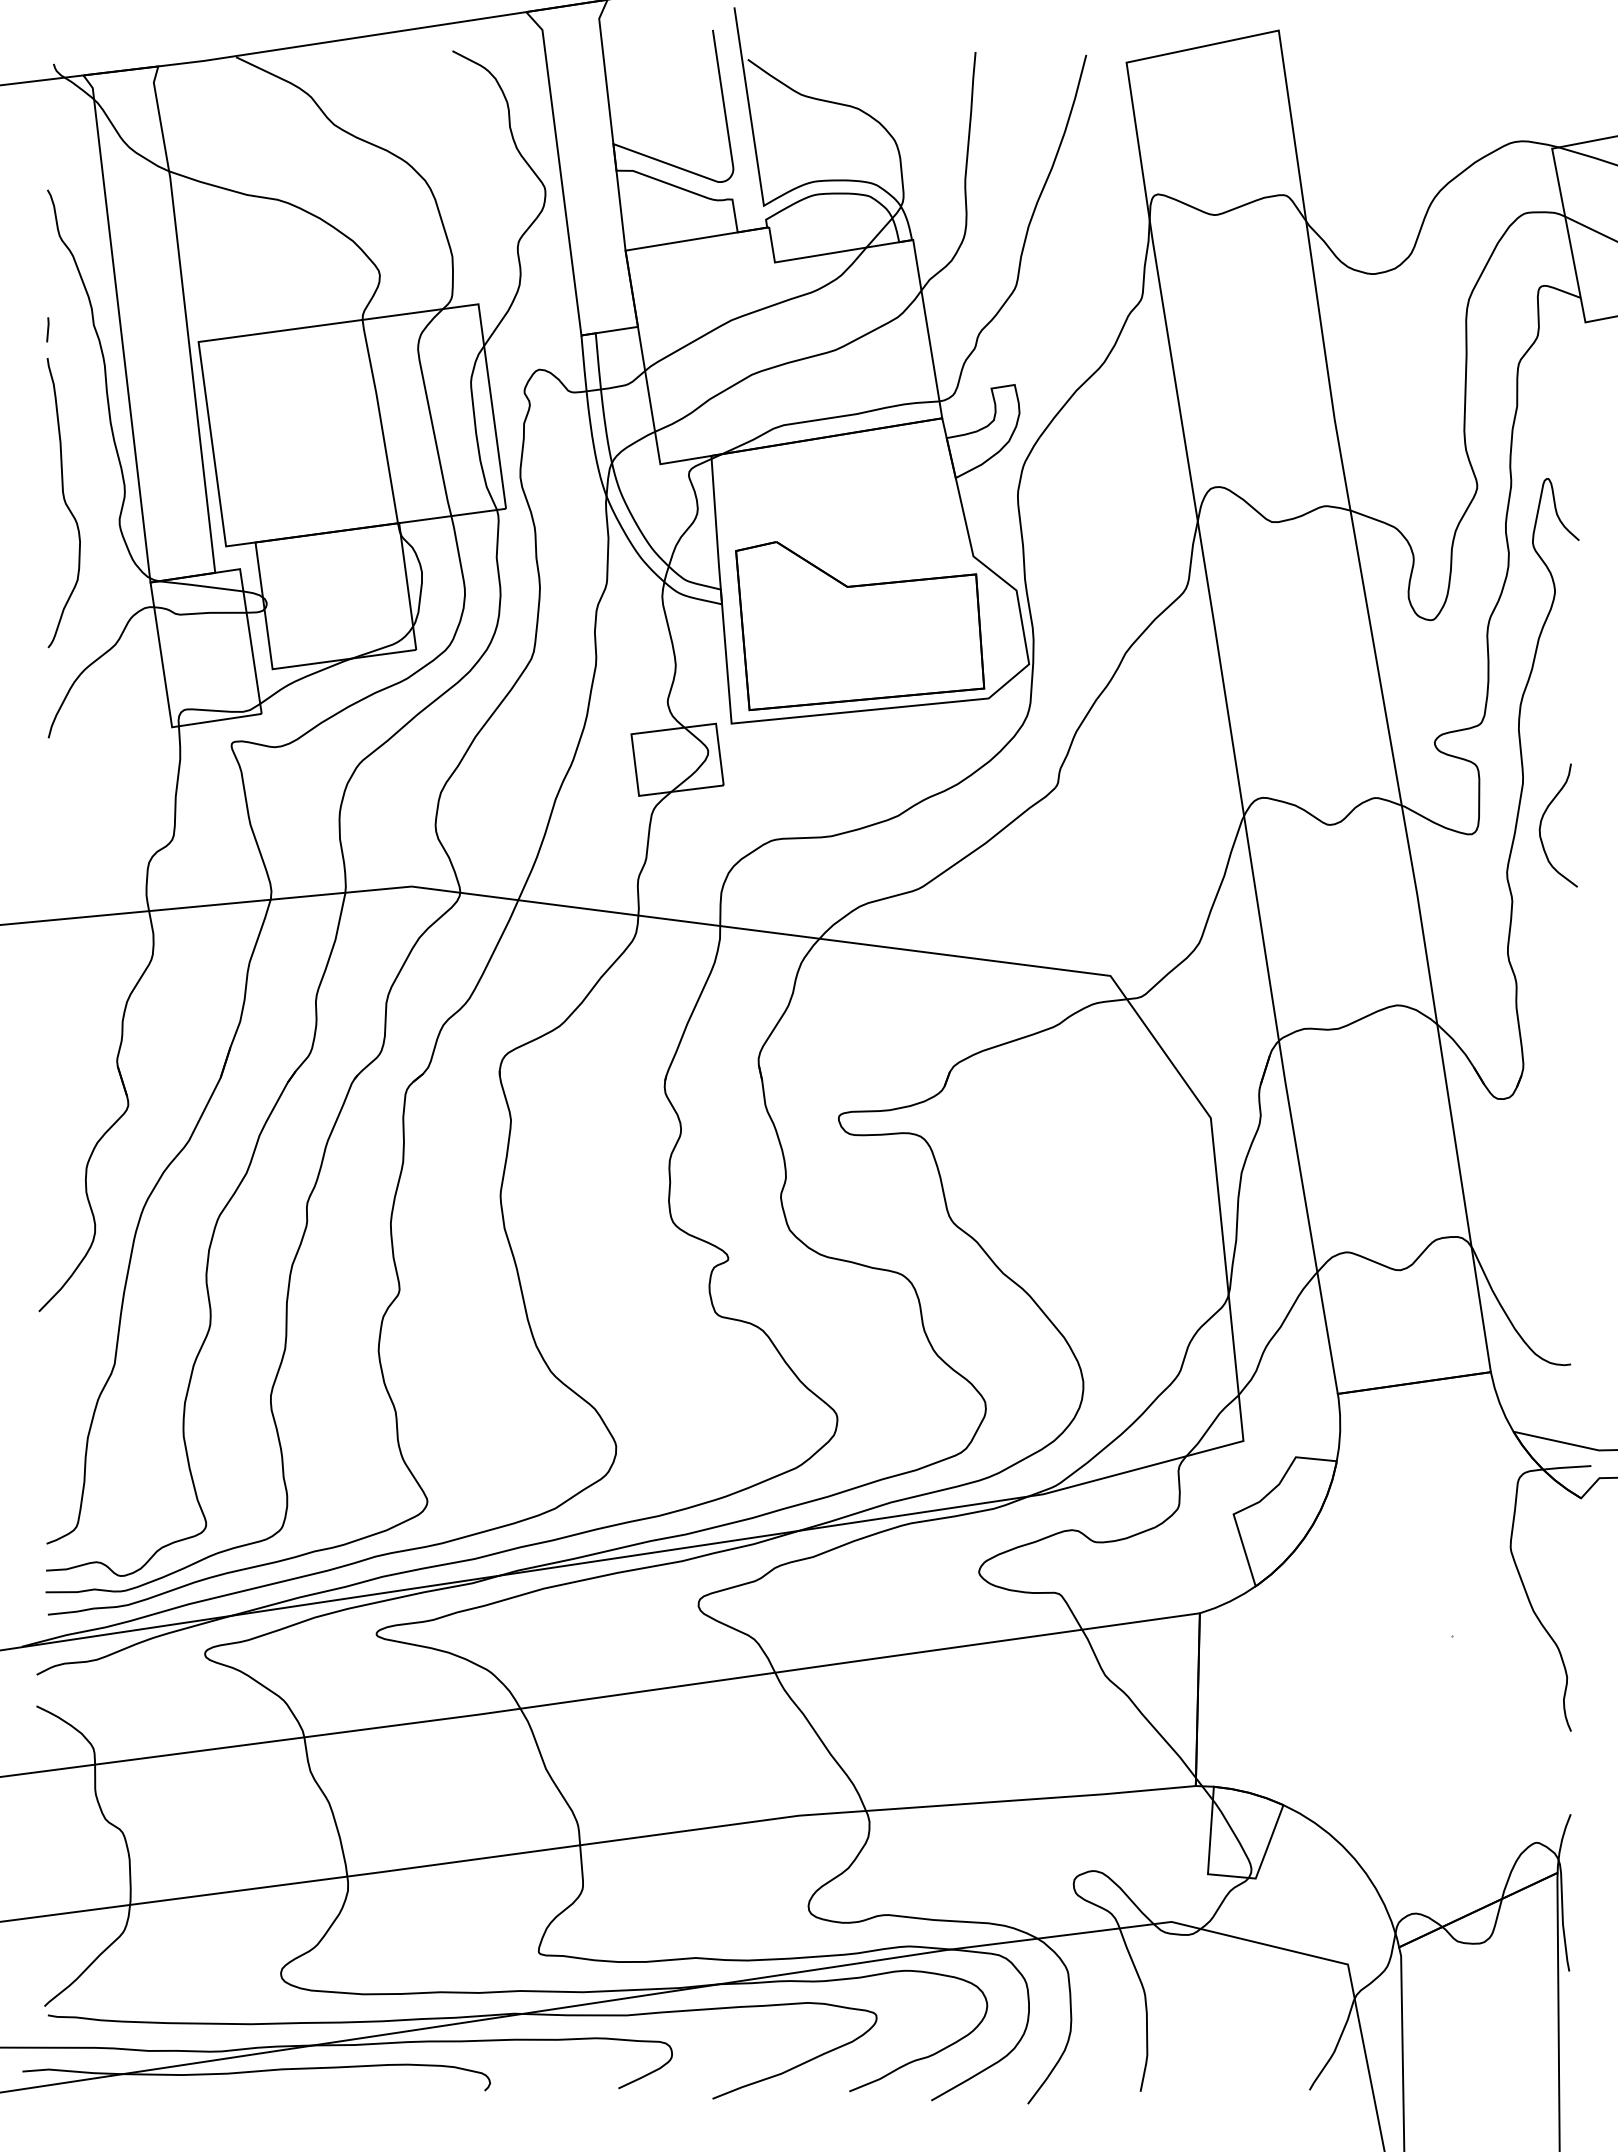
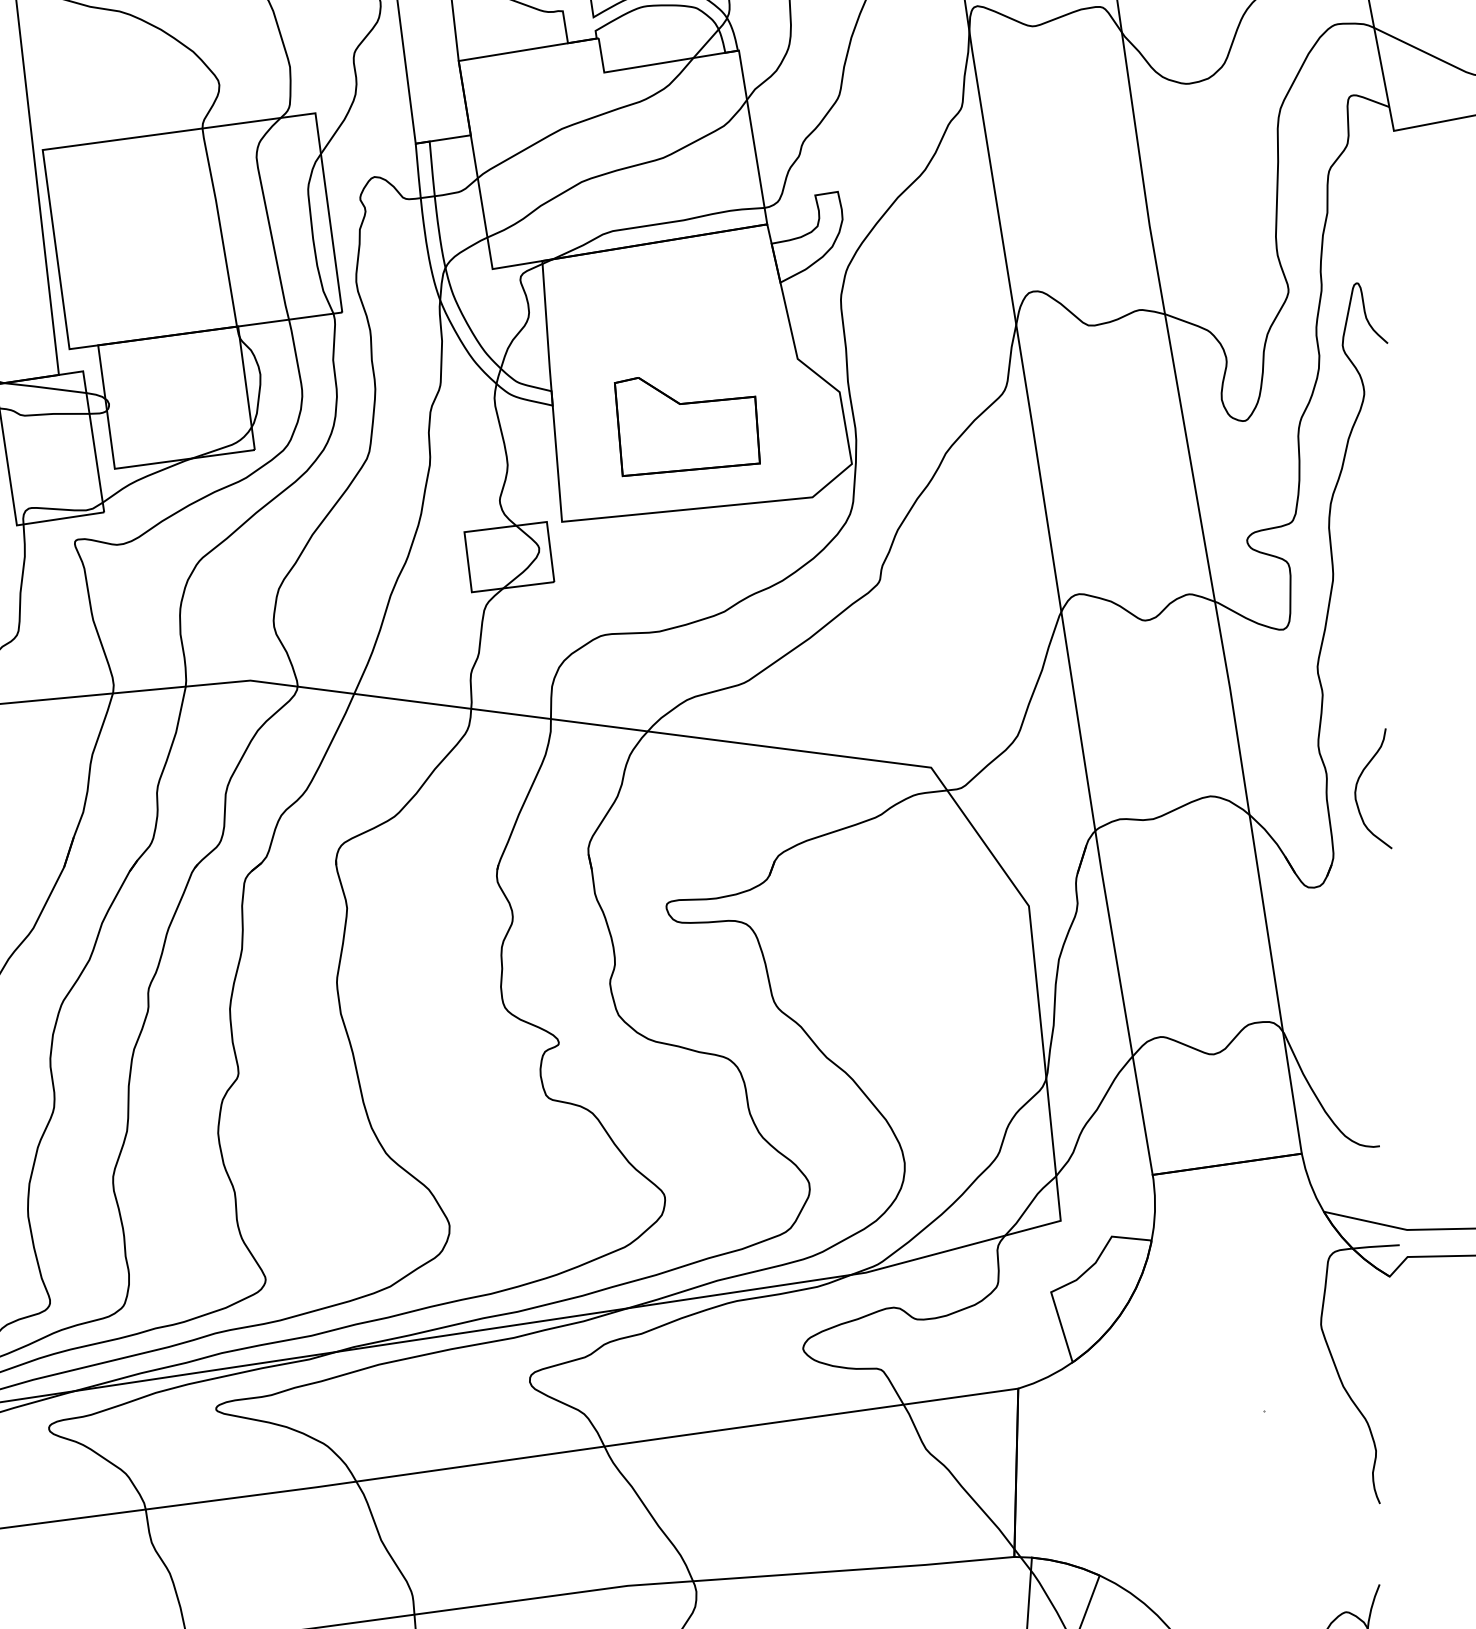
part: (860, 626) -> (687, 427), size x0.6
curve: (1542, 820) -> (1357, 783), moved

